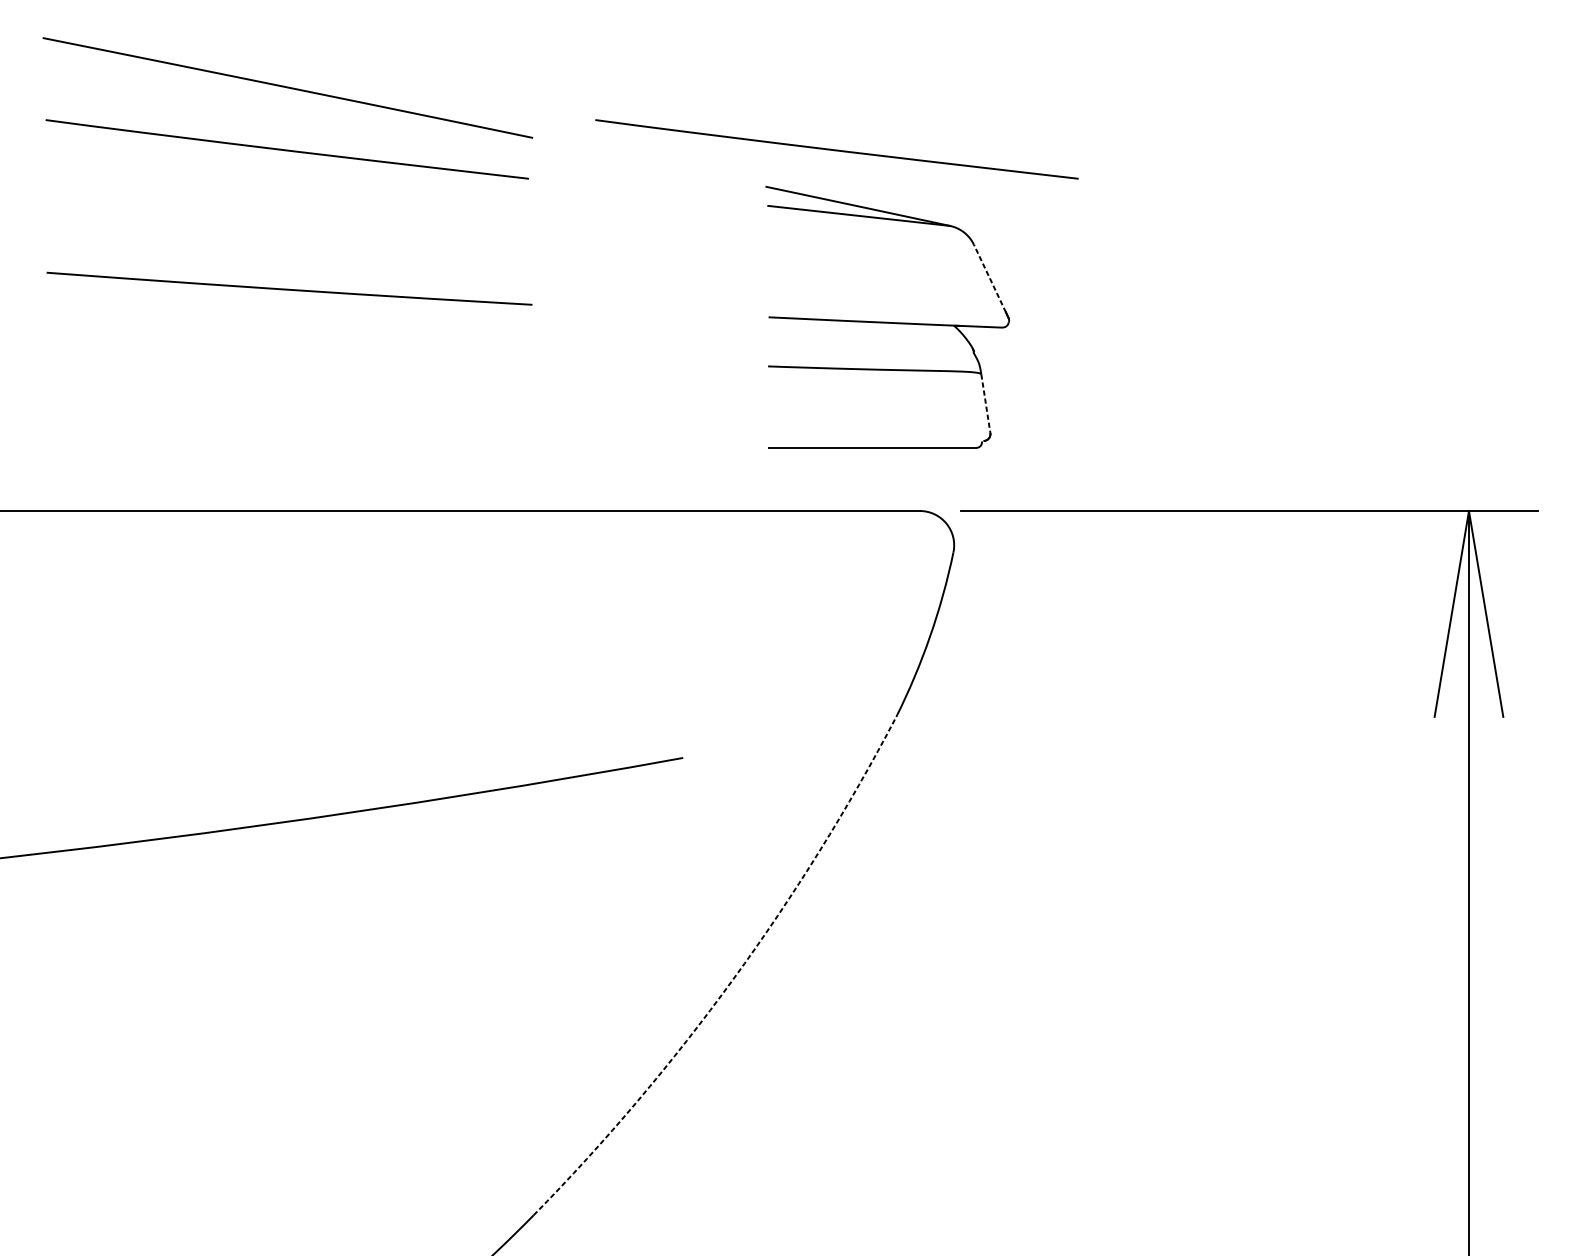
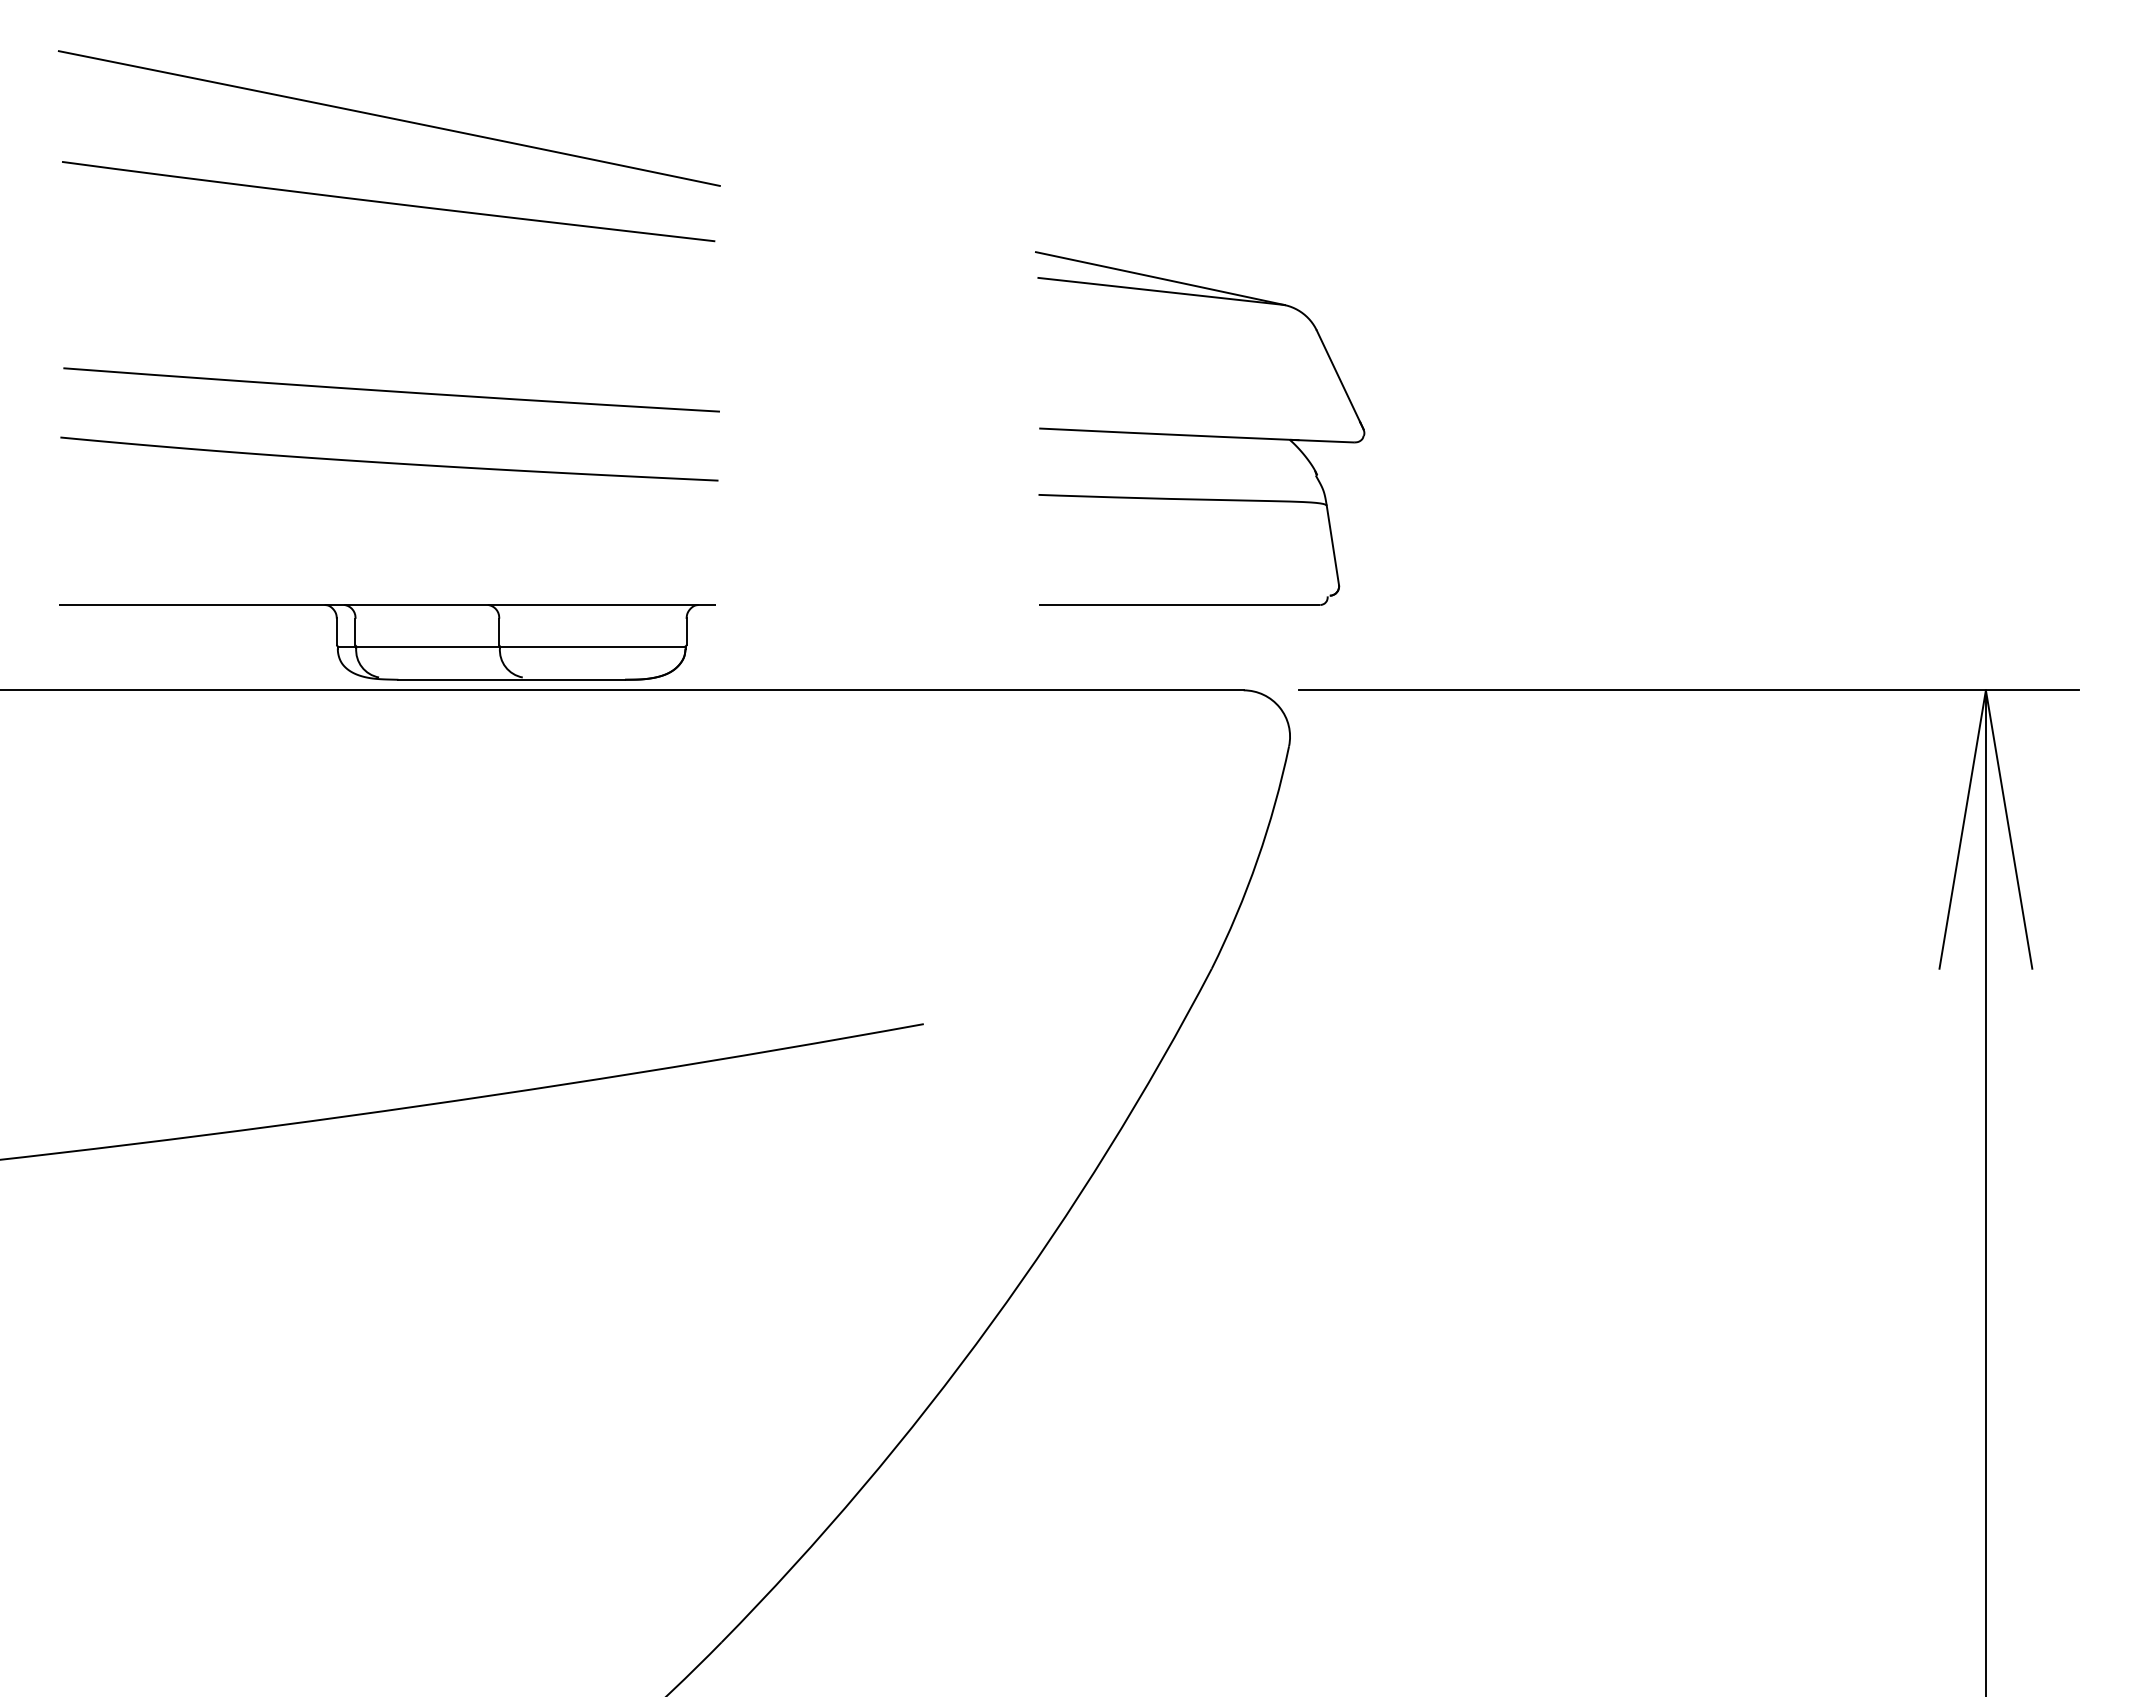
curve: (836, 150) -> (1131, 202), removed
line: (990, 278) -> (1338, 376), dashed -> solid
curve: (287, 342) -> (389, 462), added
line: (985, 403) -> (1332, 545), dashed -> solid
part: (286, 475) -> (387, 642), added
arc: (733, 979) -> (991, 1323), dashed -> solid

